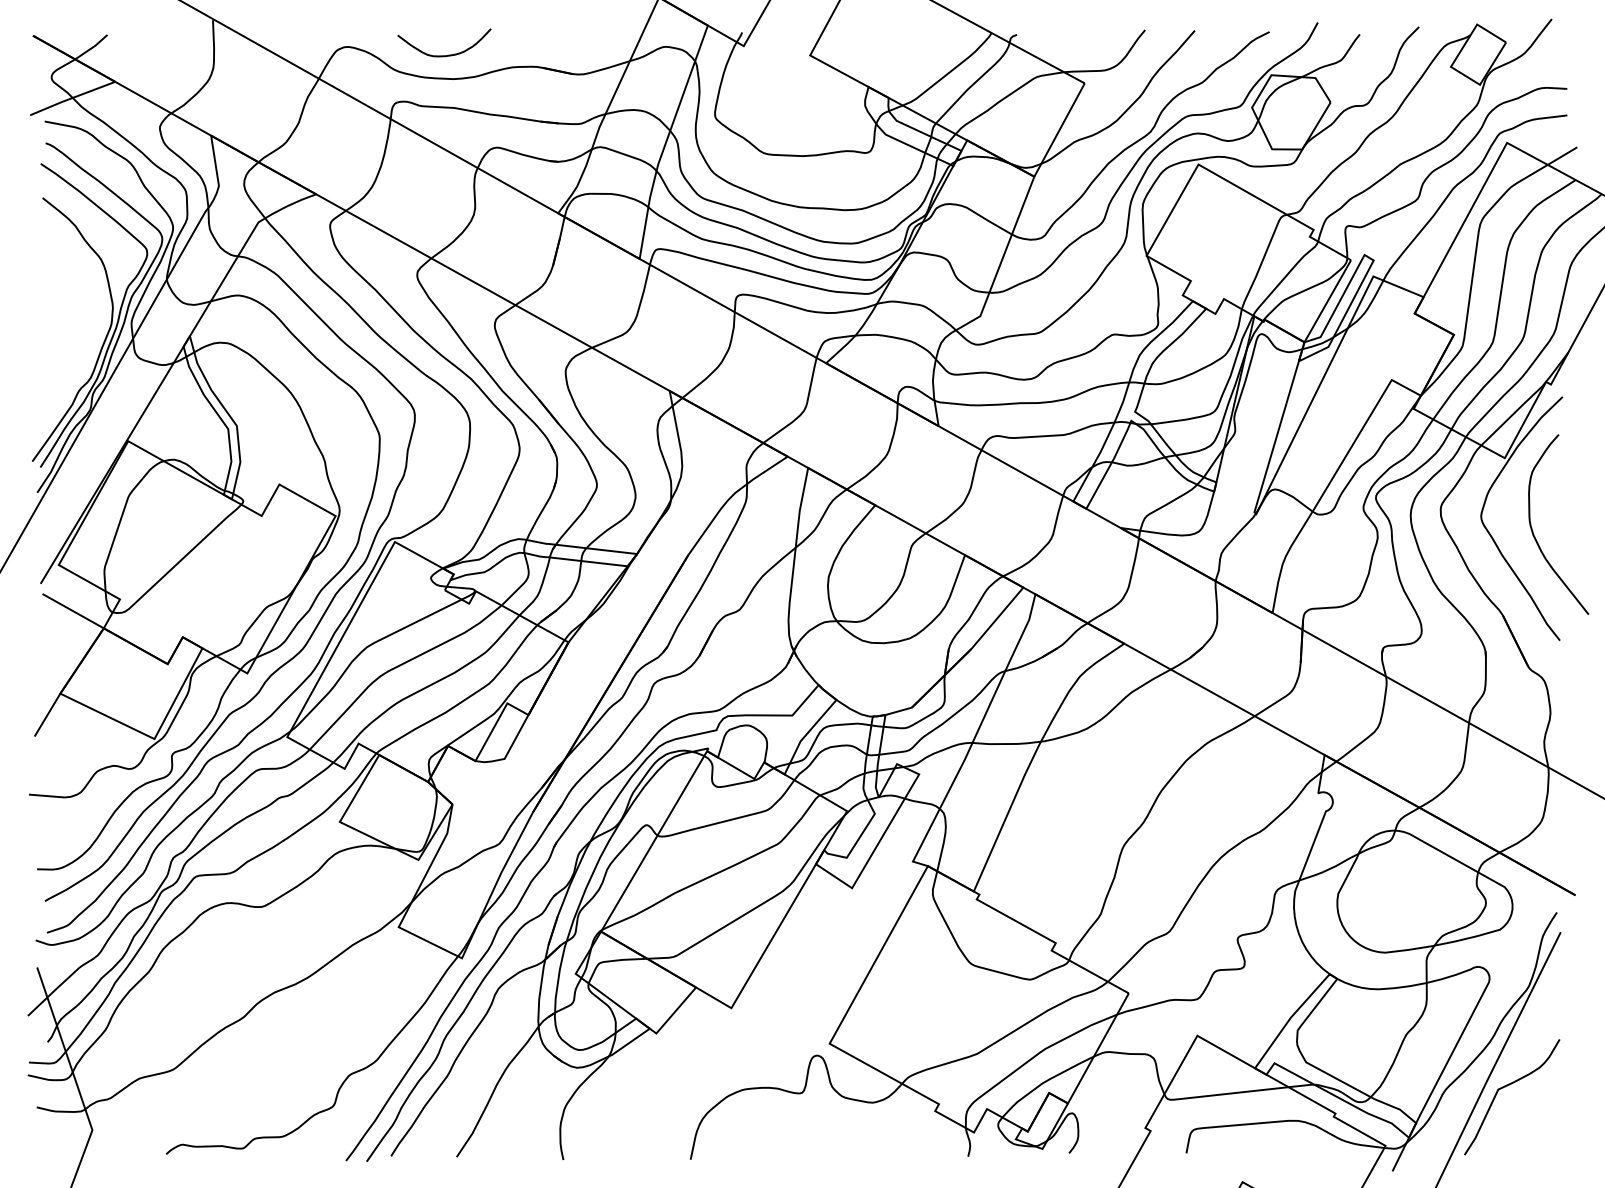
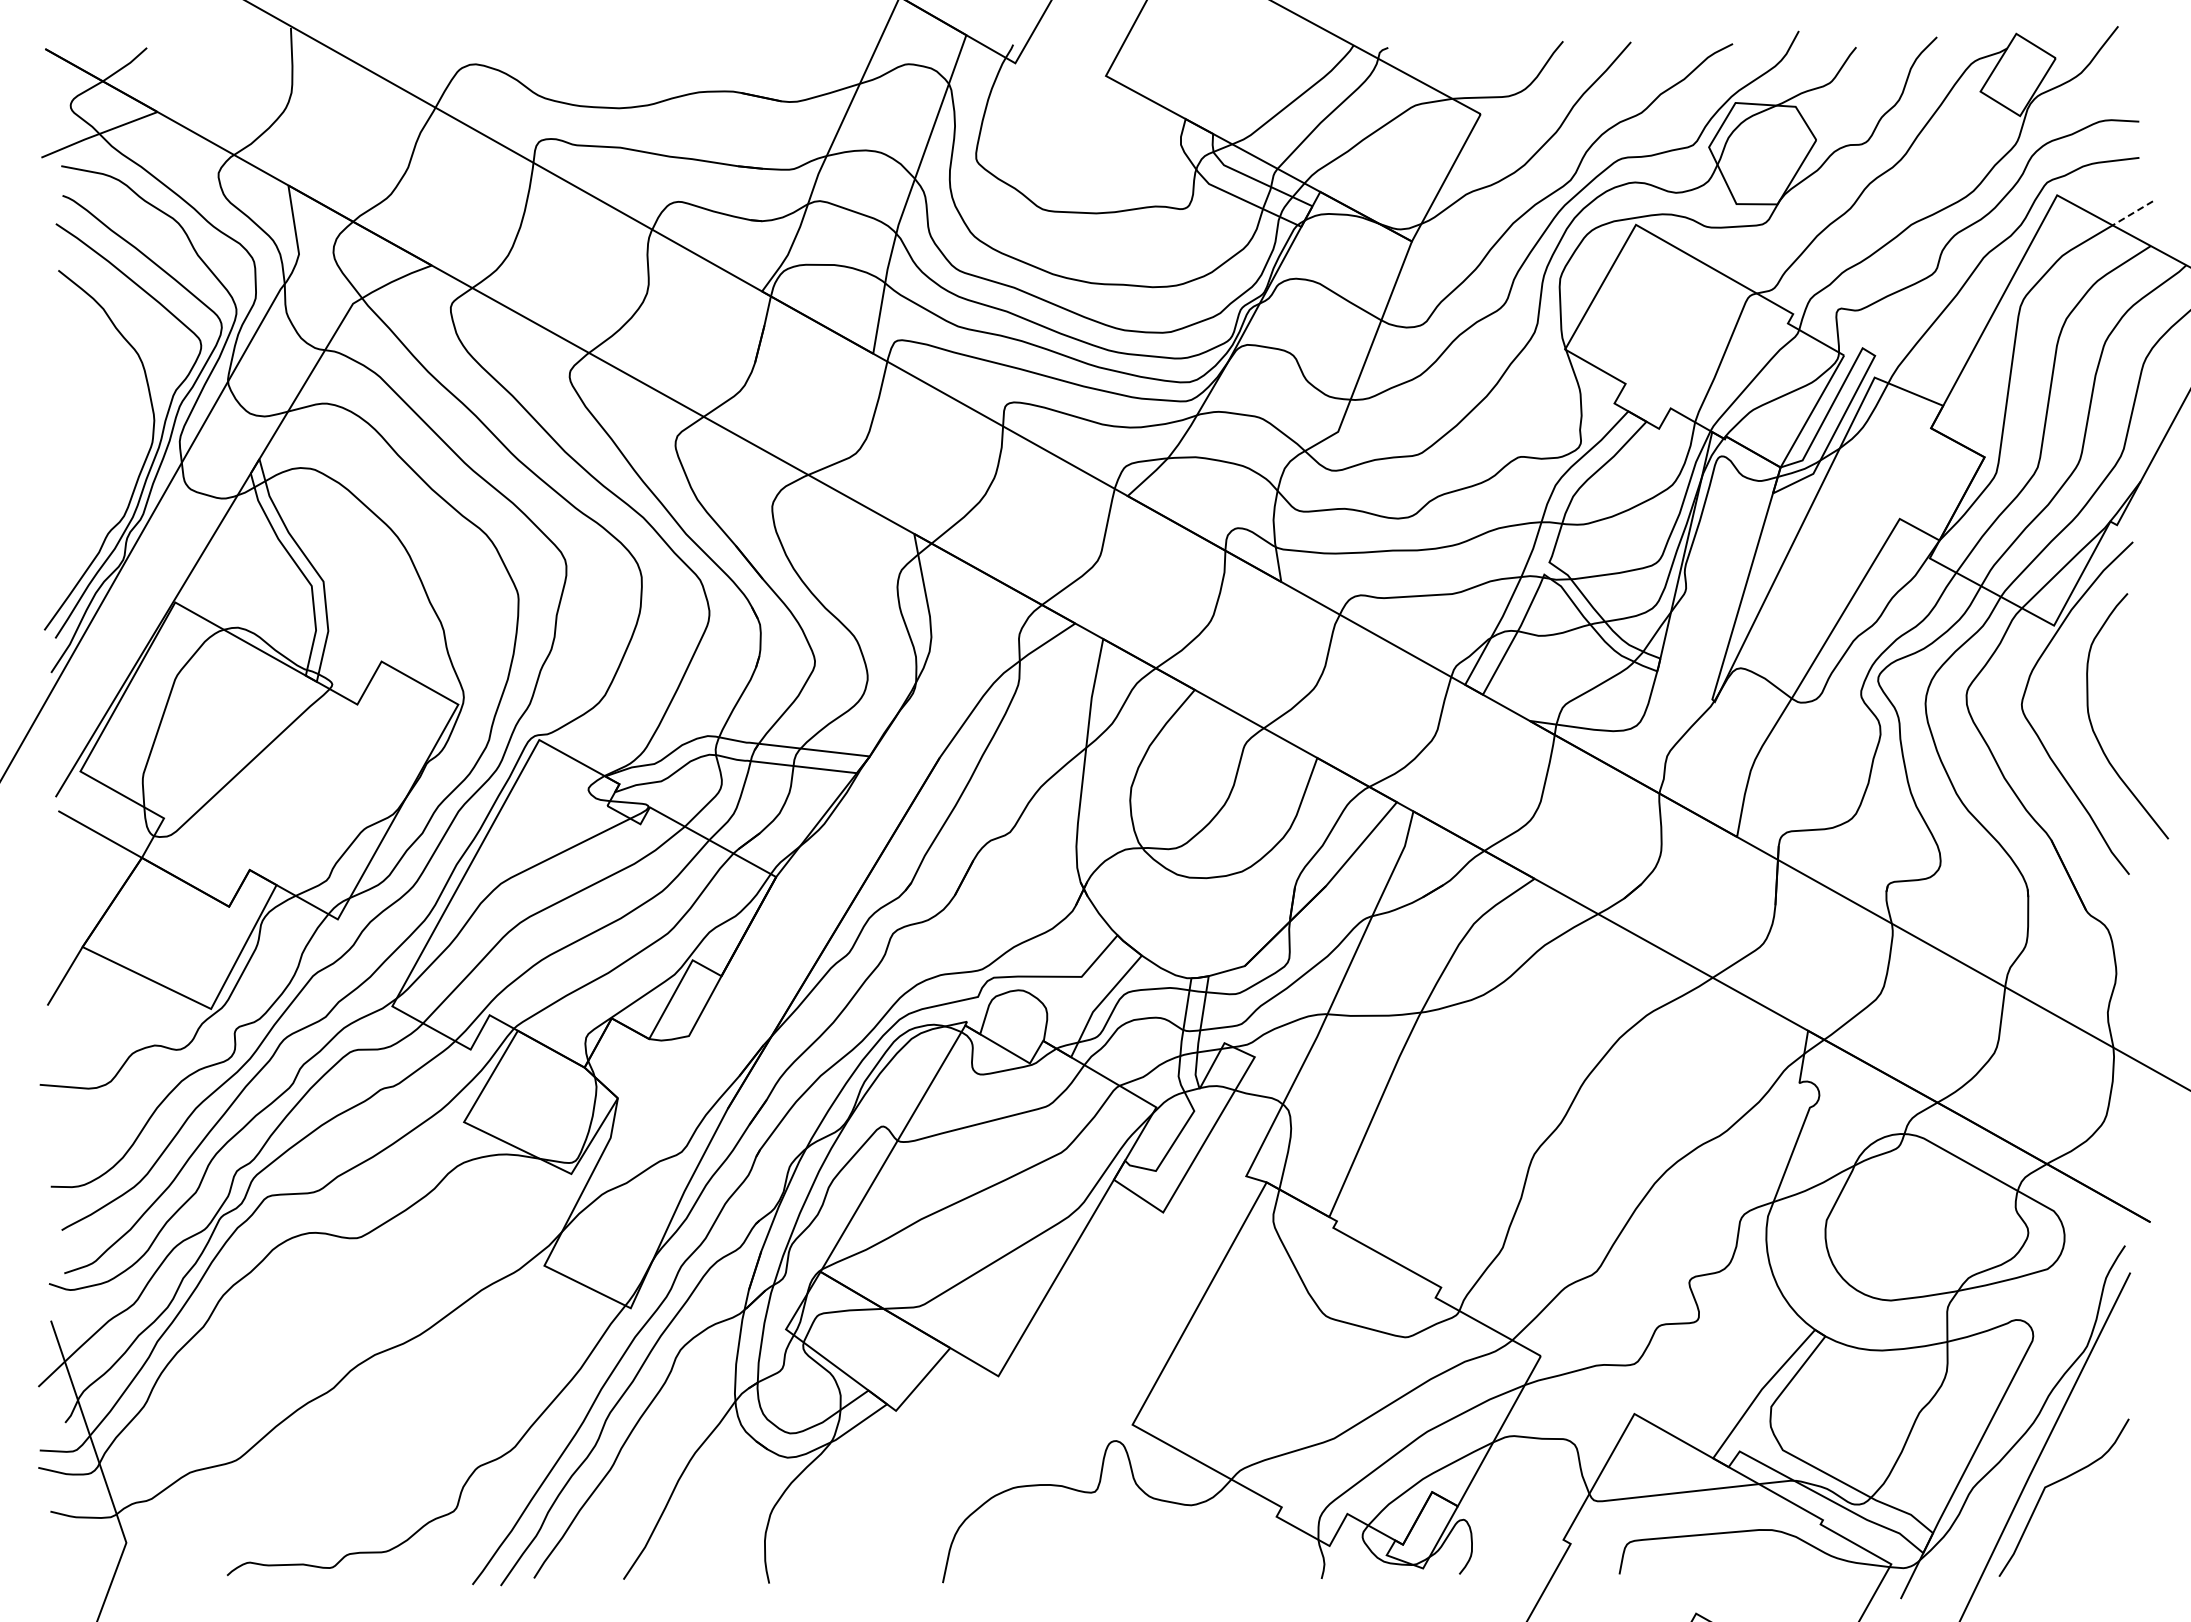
curve: (447, 55) -> (610, 75), removed
line: (1562, 156) -> (2132, 213), solid -> dashed

